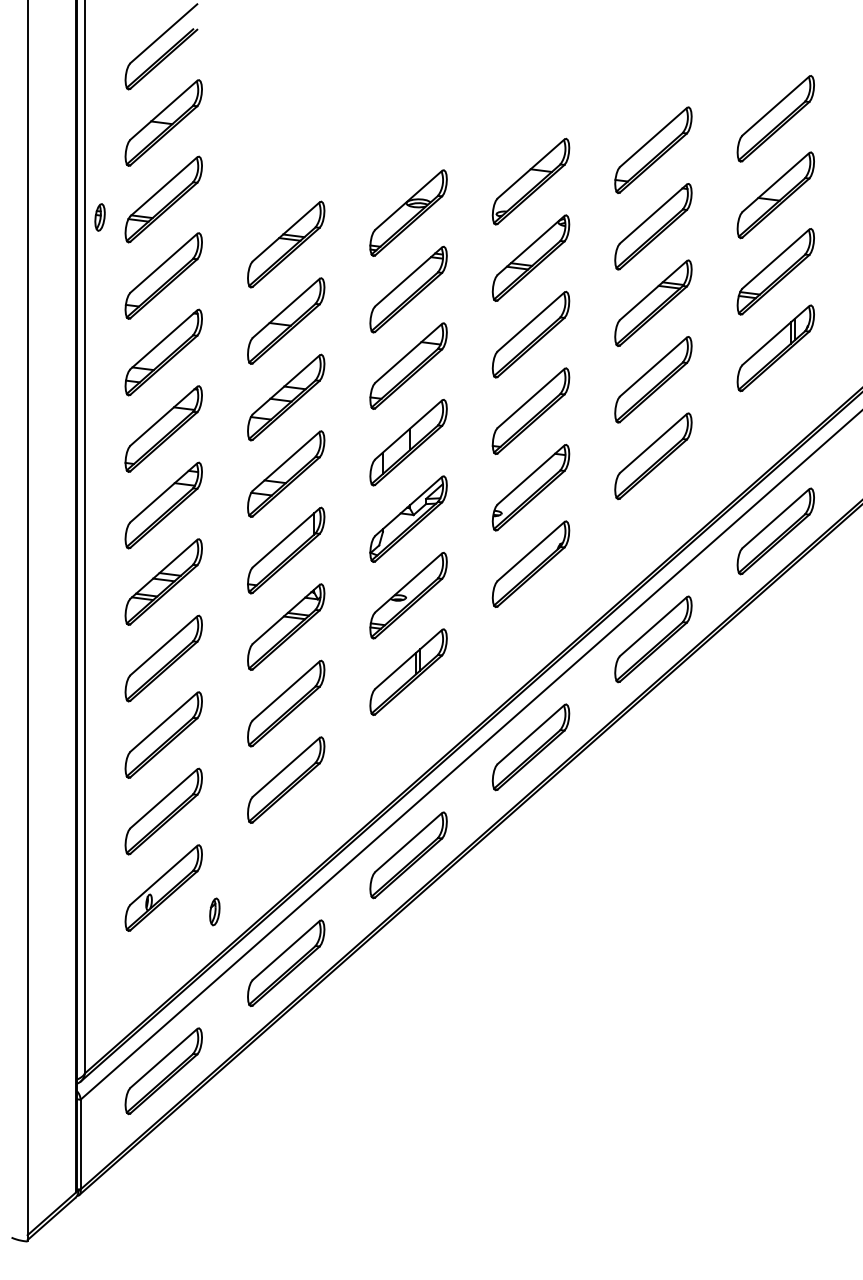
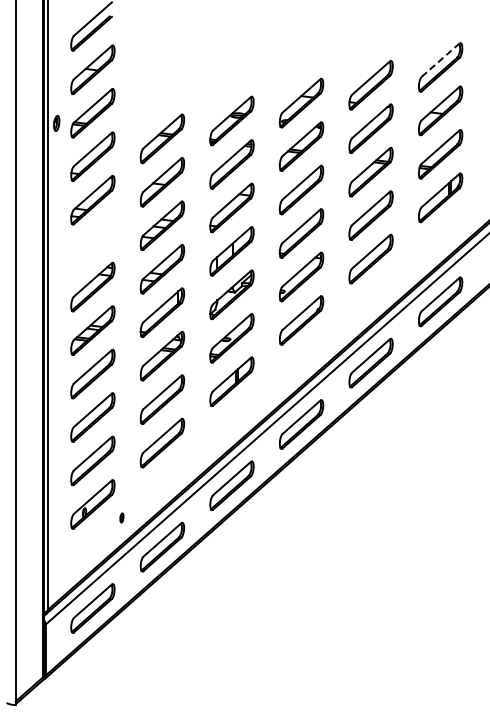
line: (775, 104) -> (440, 59), solid -> dashed
part: (163, 428) -> (92, 243), removed
part: (214, 911) -> (121, 517), size x0.6

